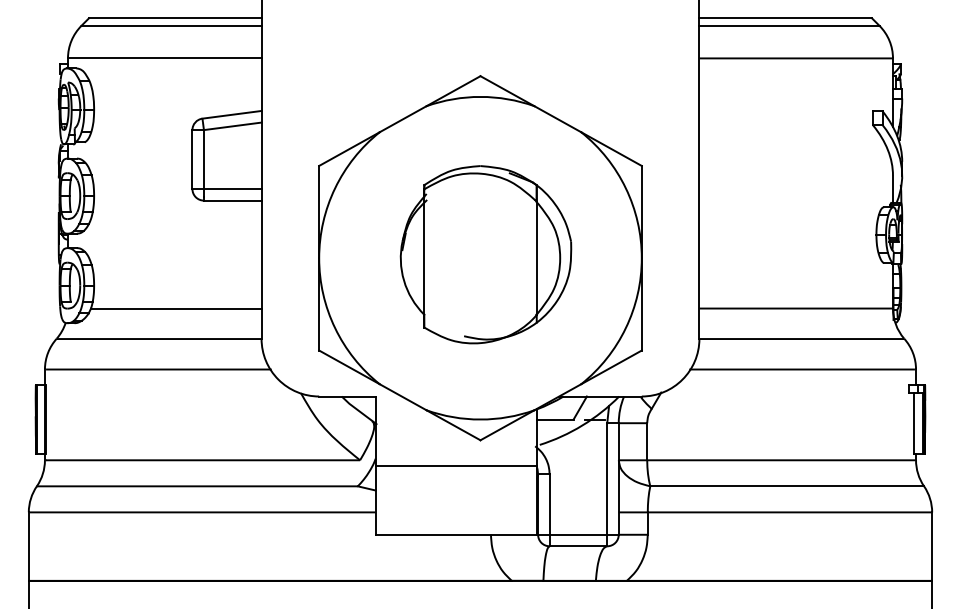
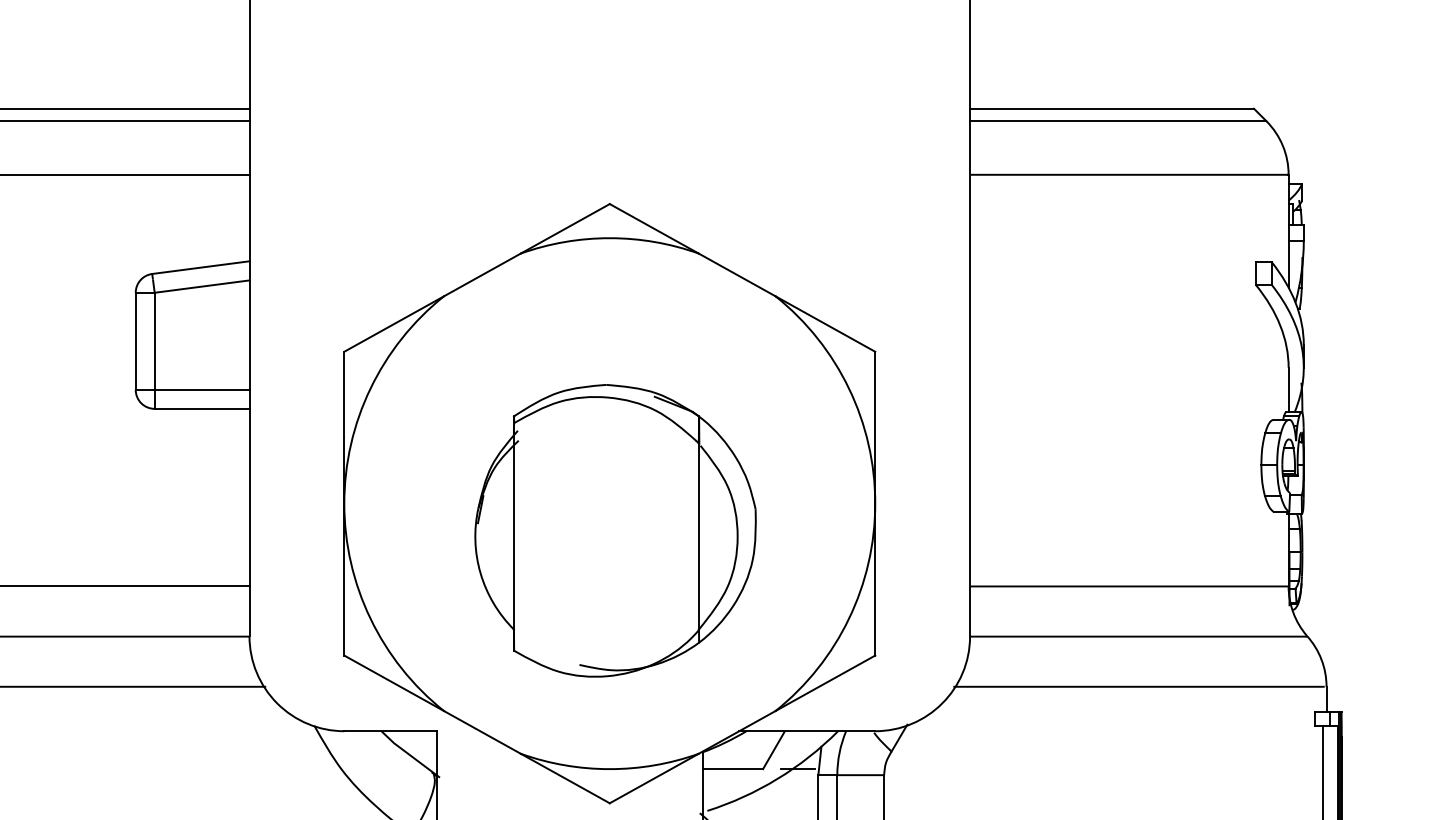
part: (485, 254) -> (614, 530), moved

